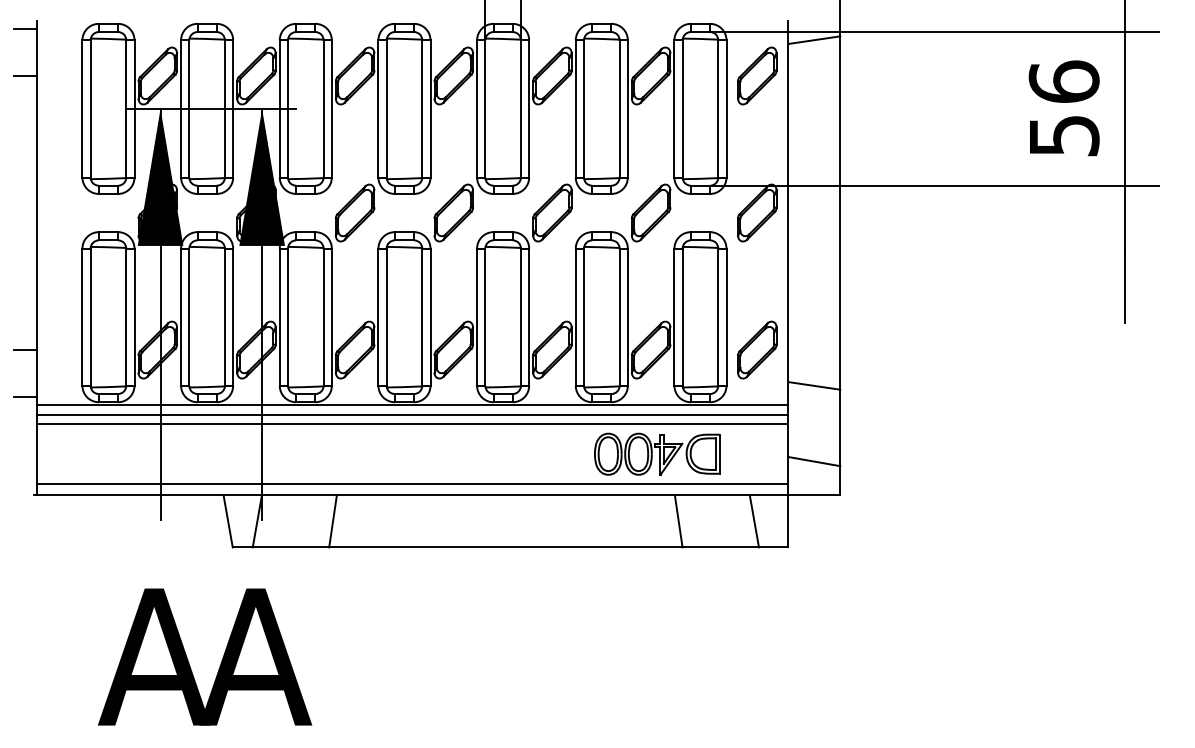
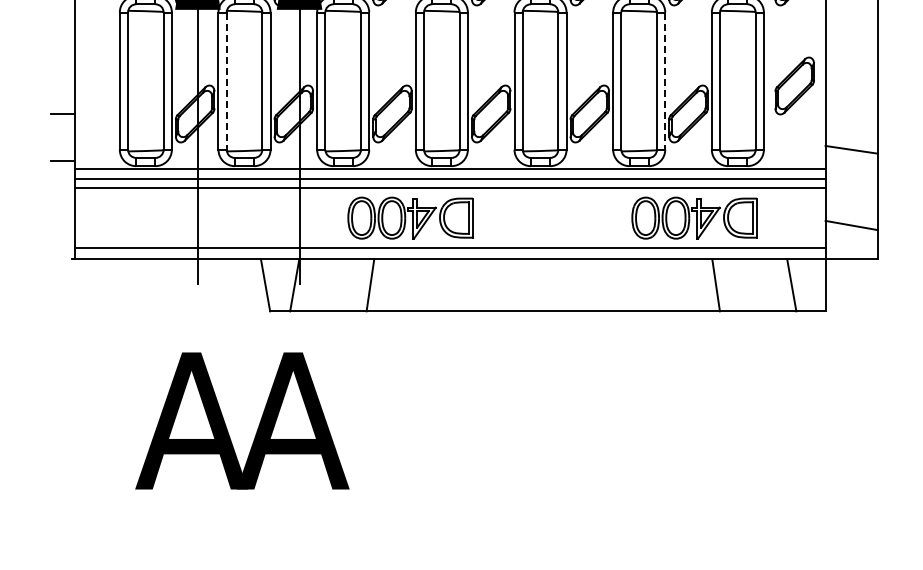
line: (189, 317) -> (226, 81), solid -> dashed
line: (627, 317) -> (664, 81), solid -> dashed
part: (757, 349) -> (794, 85), moved
part: (373, 453) -> (410, 217), added

